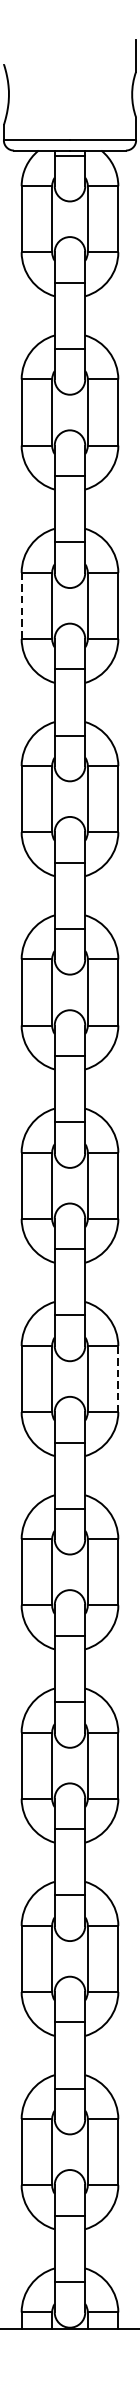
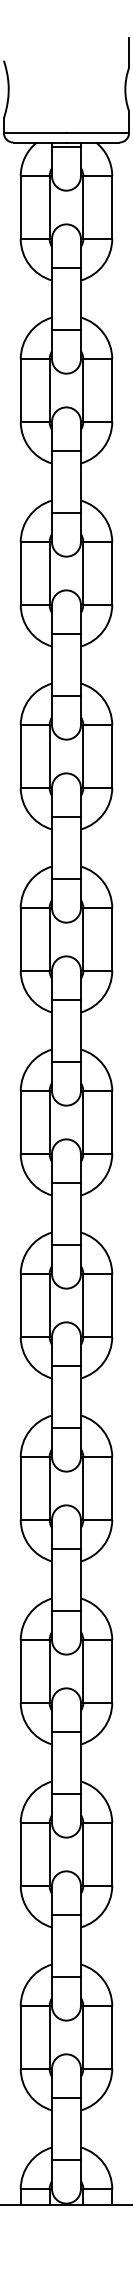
line: (21, 606) -> (20, 574), dashed -> solid
line: (118, 1379) -> (112, 1305), dashed -> solid

